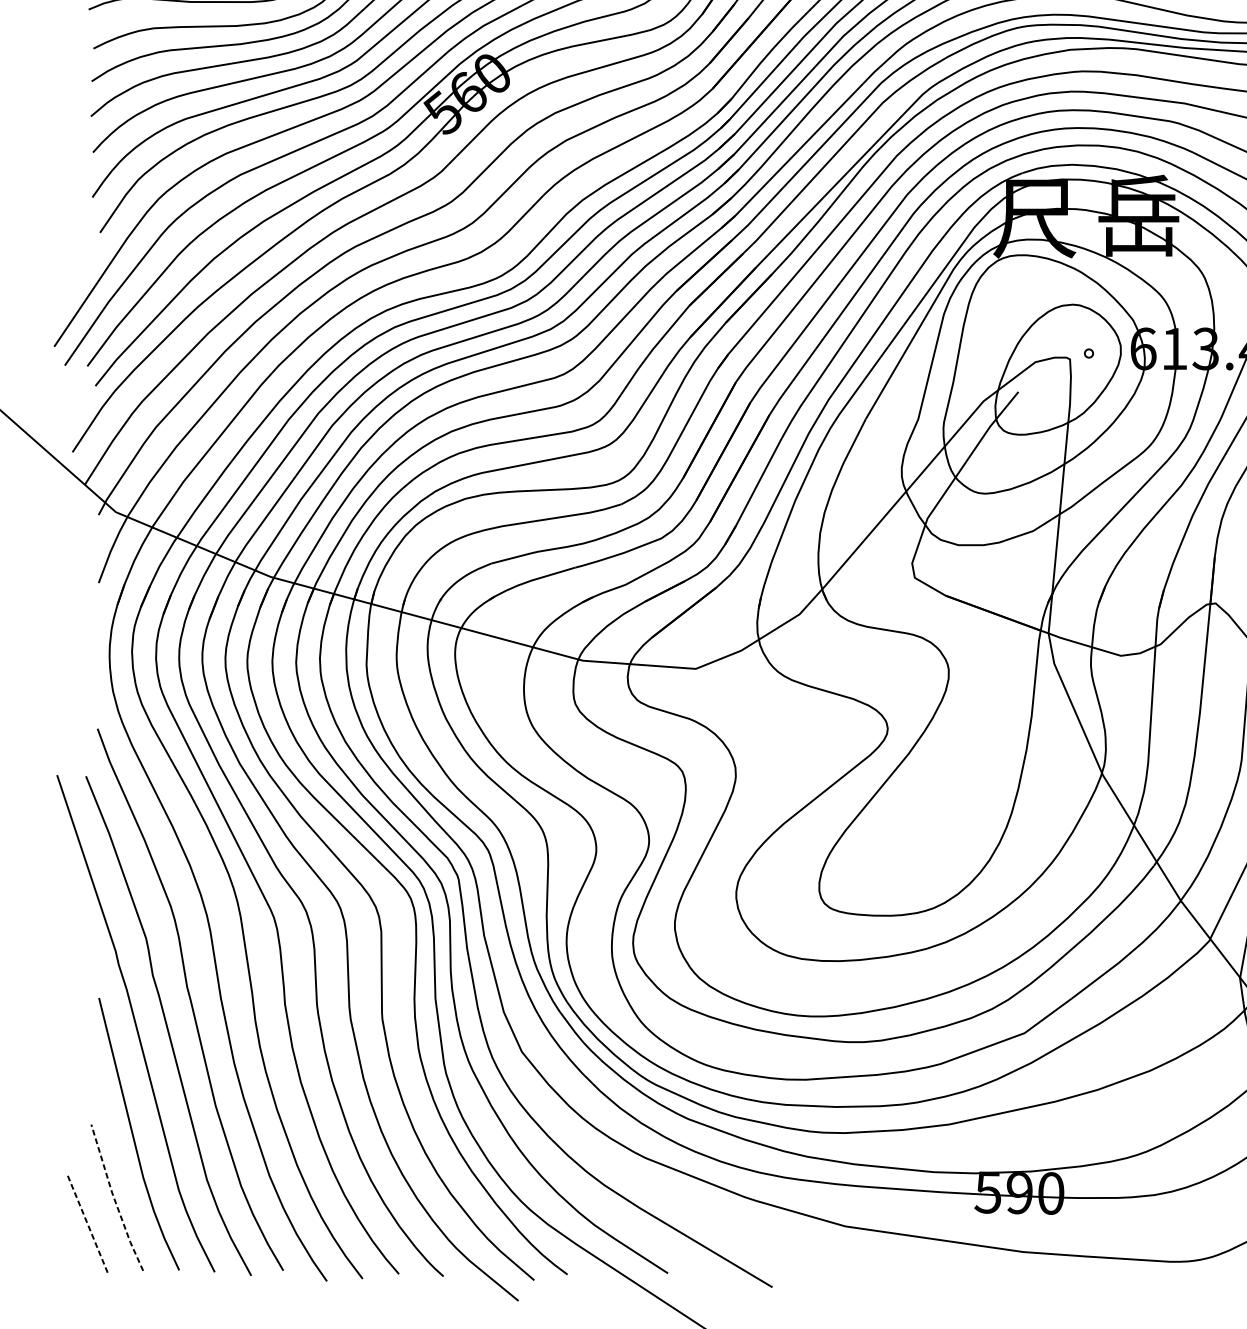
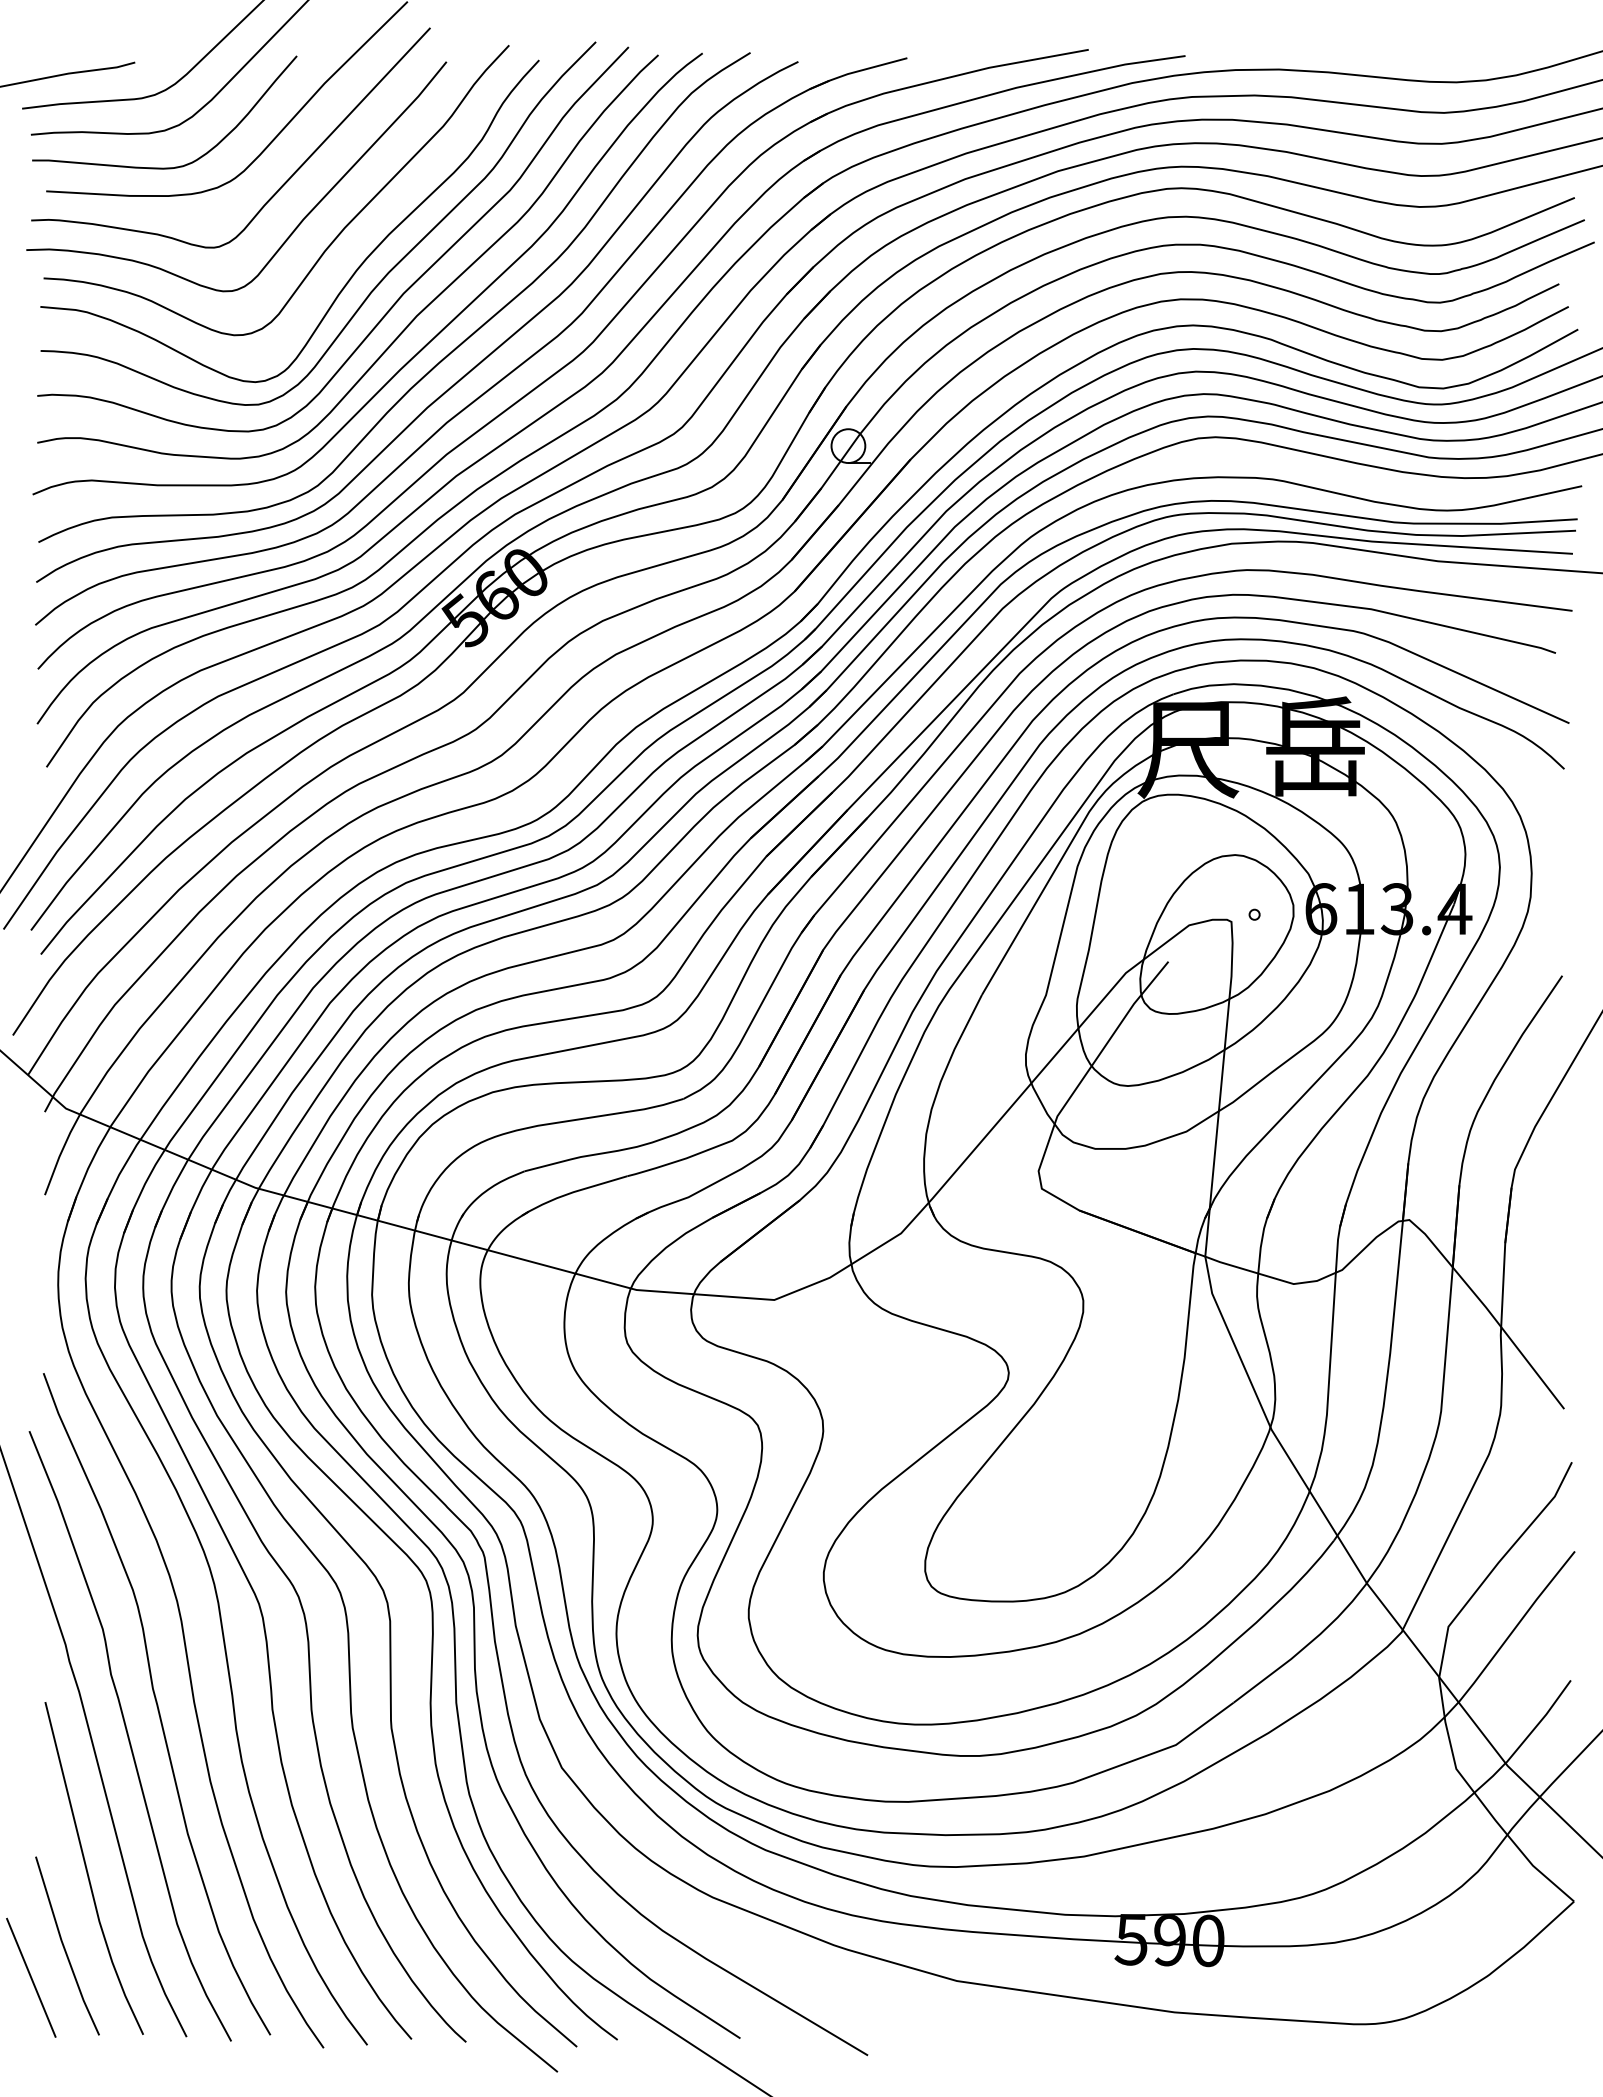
line: (114, 1198) -> (64, 1947), dashed -> solid
line: (87, 1223) -> (31, 1977), dashed -> solid

